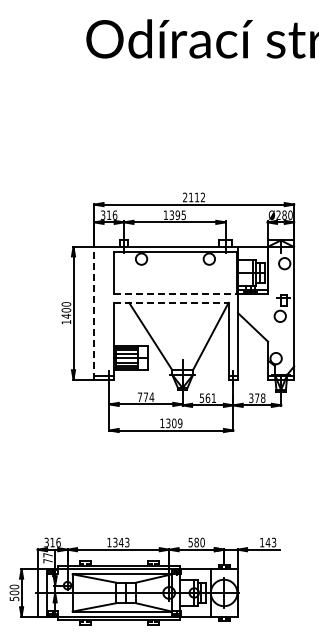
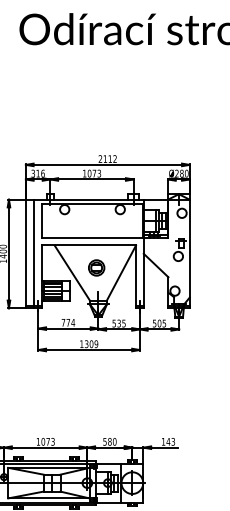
text: (177, 215) -> (94, 173), 1395 -> 1073
line: (175, 294) -> (92, 238), dashed -> solid
line: (171, 302) -> (89, 245), dashed -> solid
line: (94, 312) -> (26, 253), dashed -> solid
line: (104, 313) -> (34, 254), added
part: (180, 330) -> (96, 268), added
text: (210, 398) -> (121, 323), 561 -> 535
text: (257, 398) -> (159, 323), 378 -> 505
text: (118, 542) -> (45, 441), 1343 -> 1073

